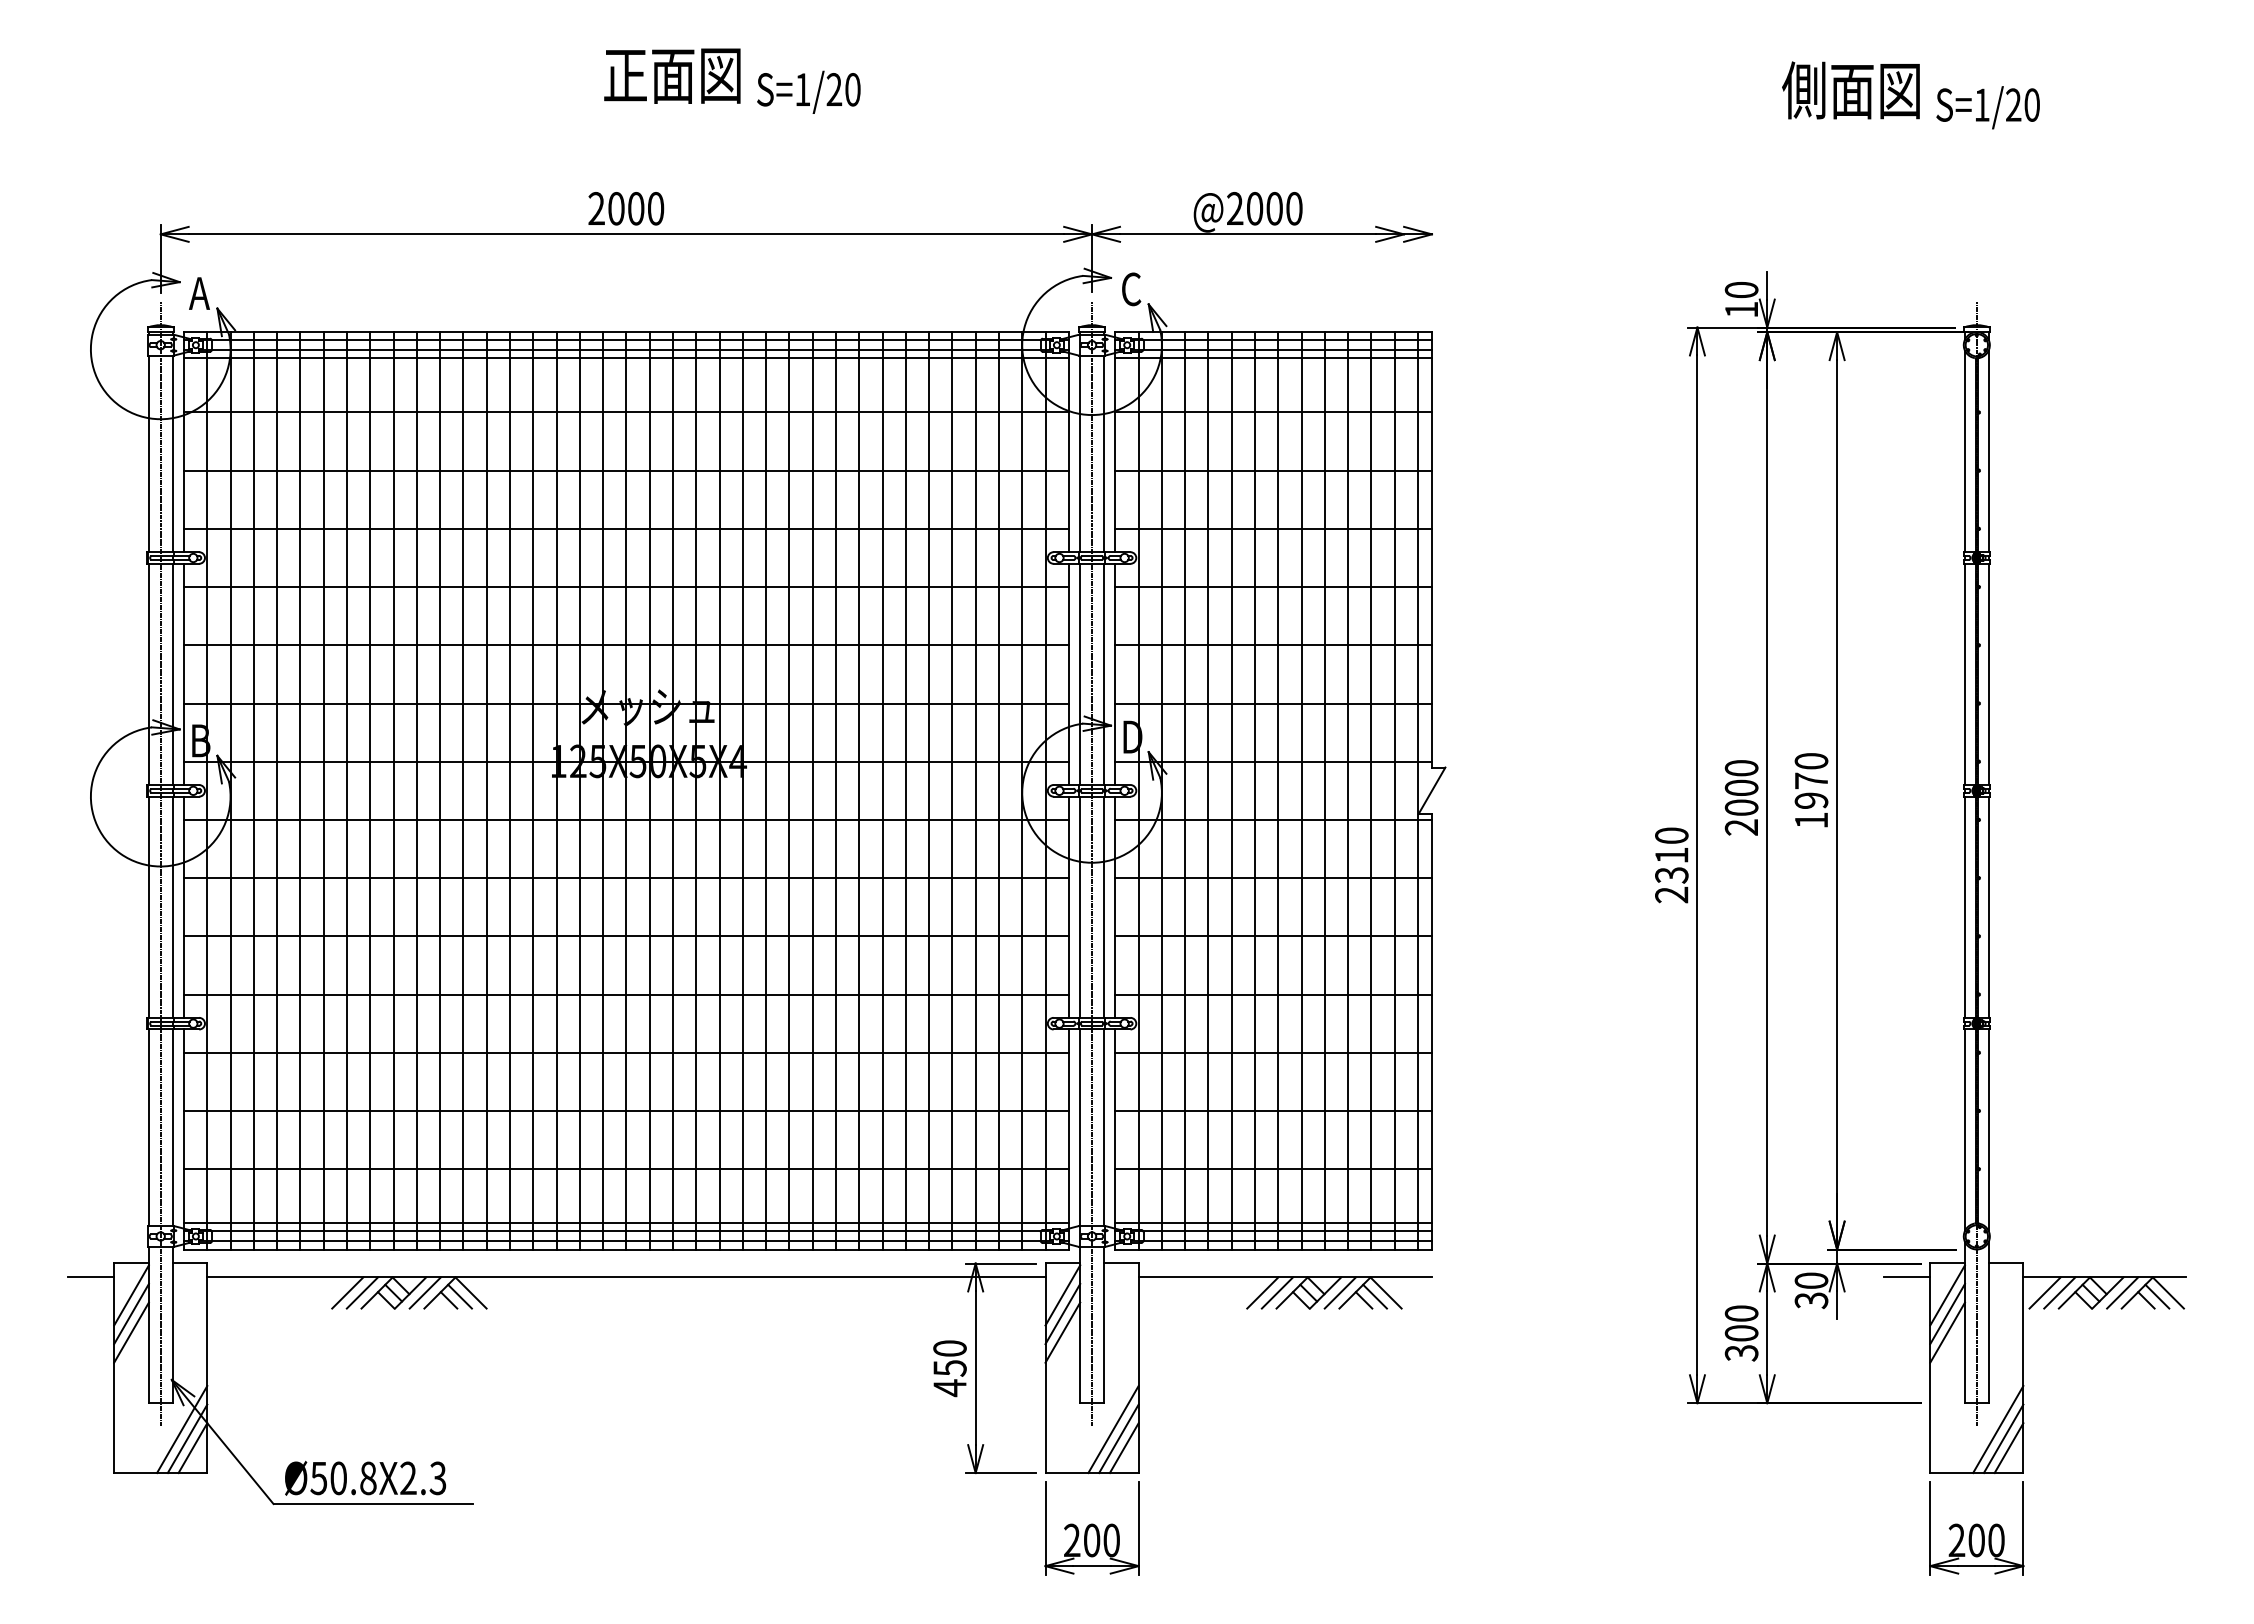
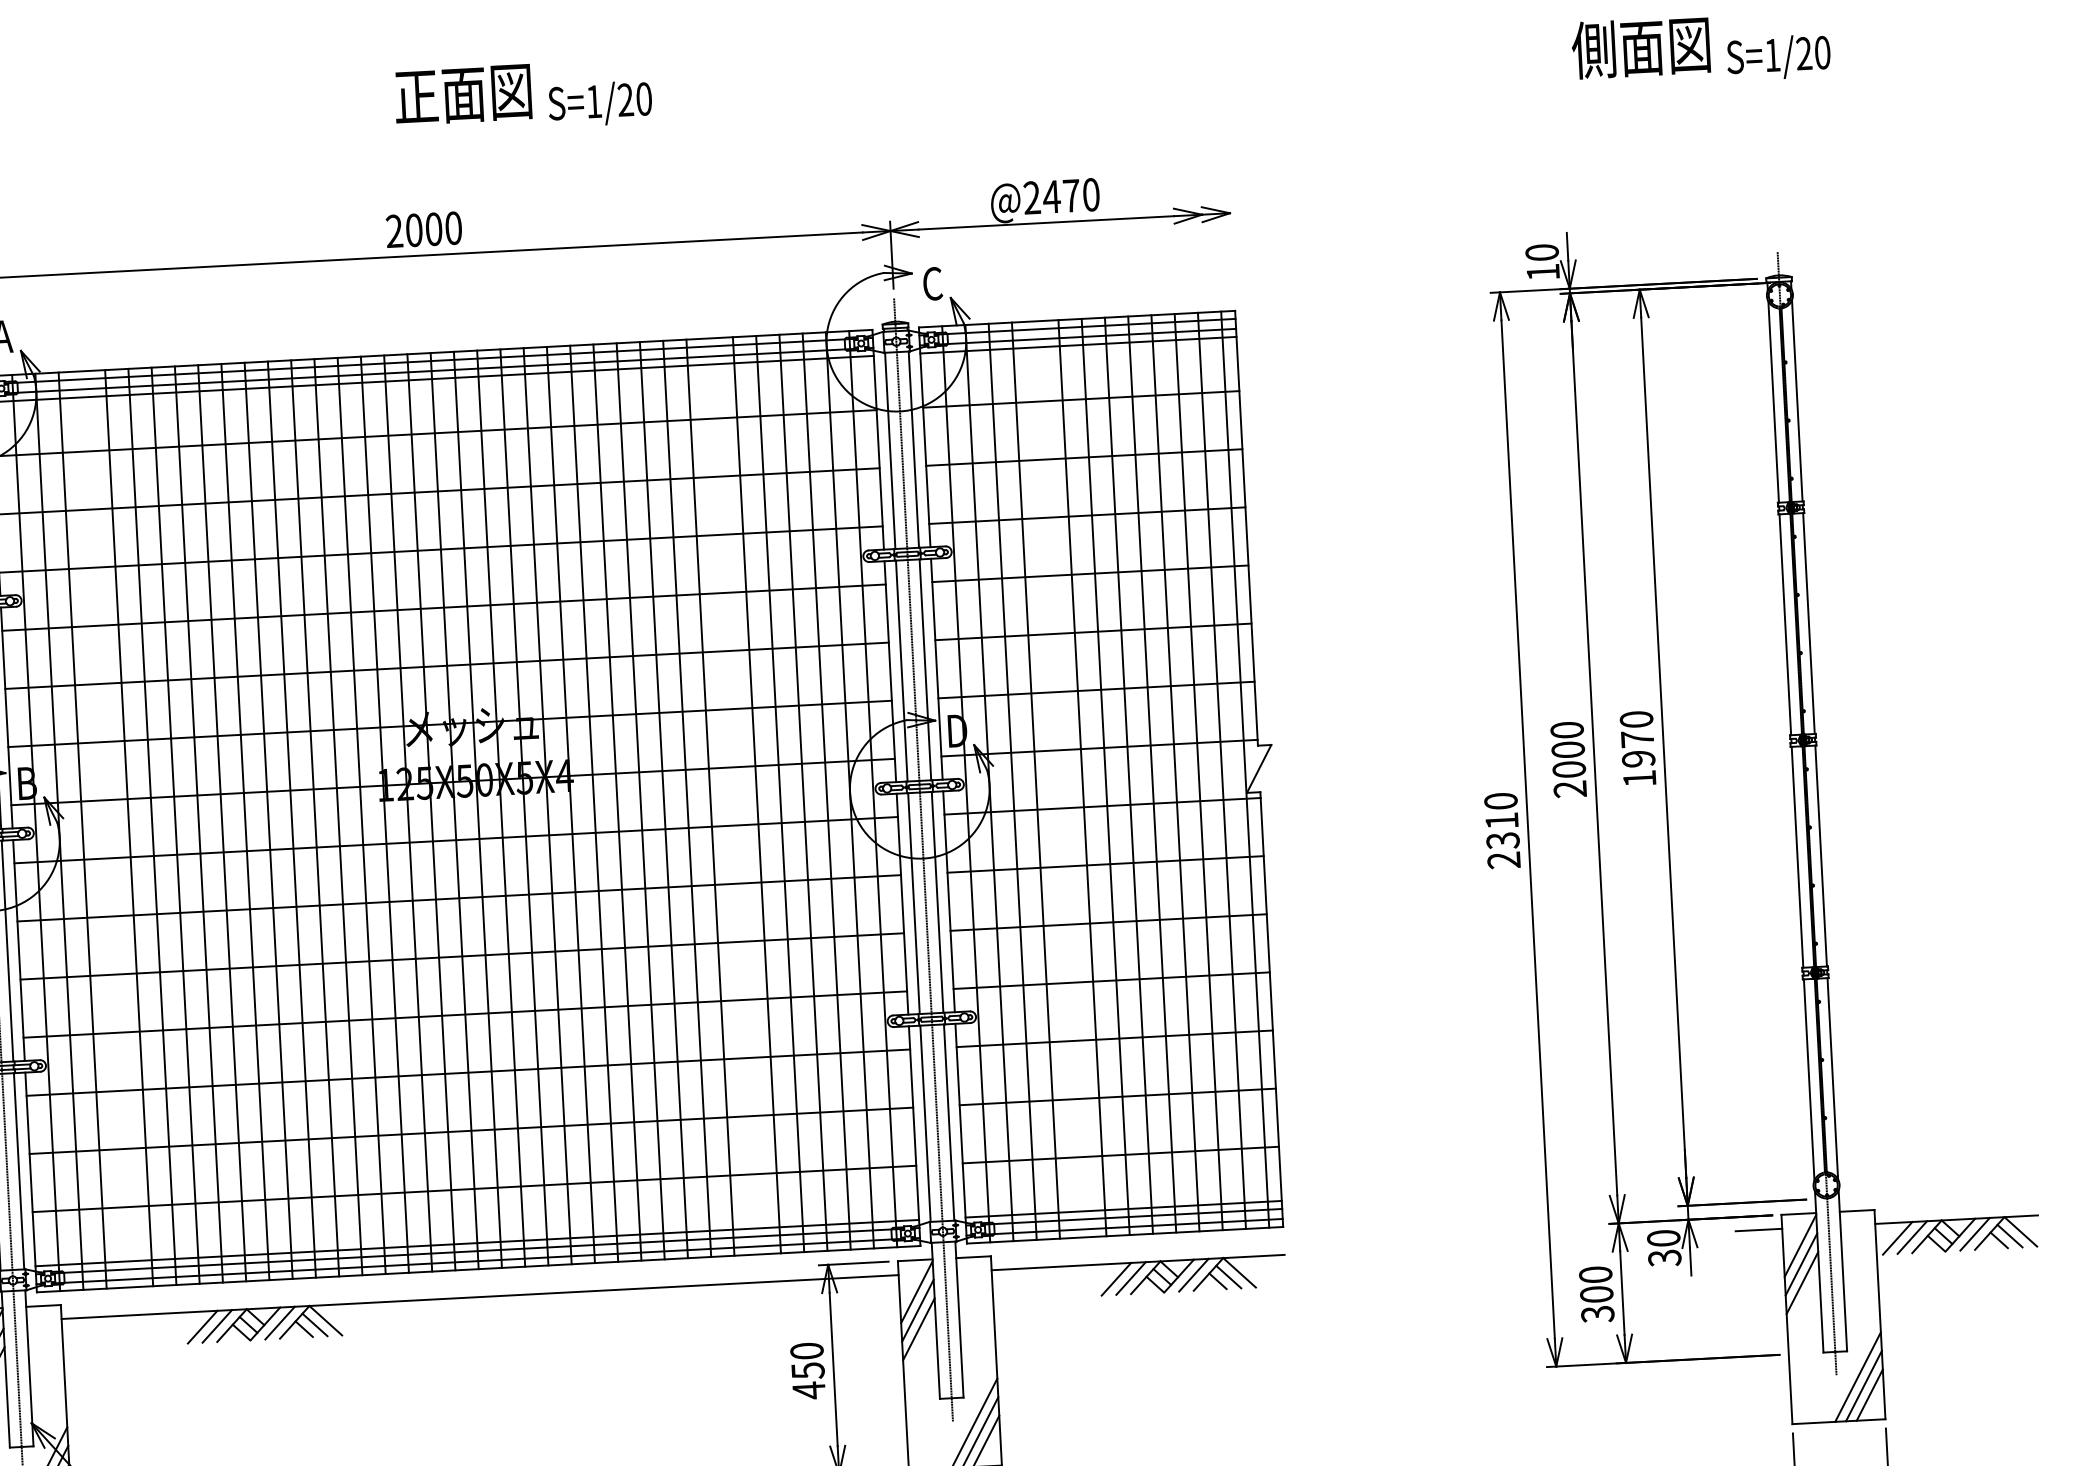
text: (1263, 208) -> (1060, 196), @2000 -> @2470
line: (277, 790) -> (106, 829), removed
line: (905, 790) -> (733, 796), removed
line: (1231, 790) -> (1058, 779), removed

